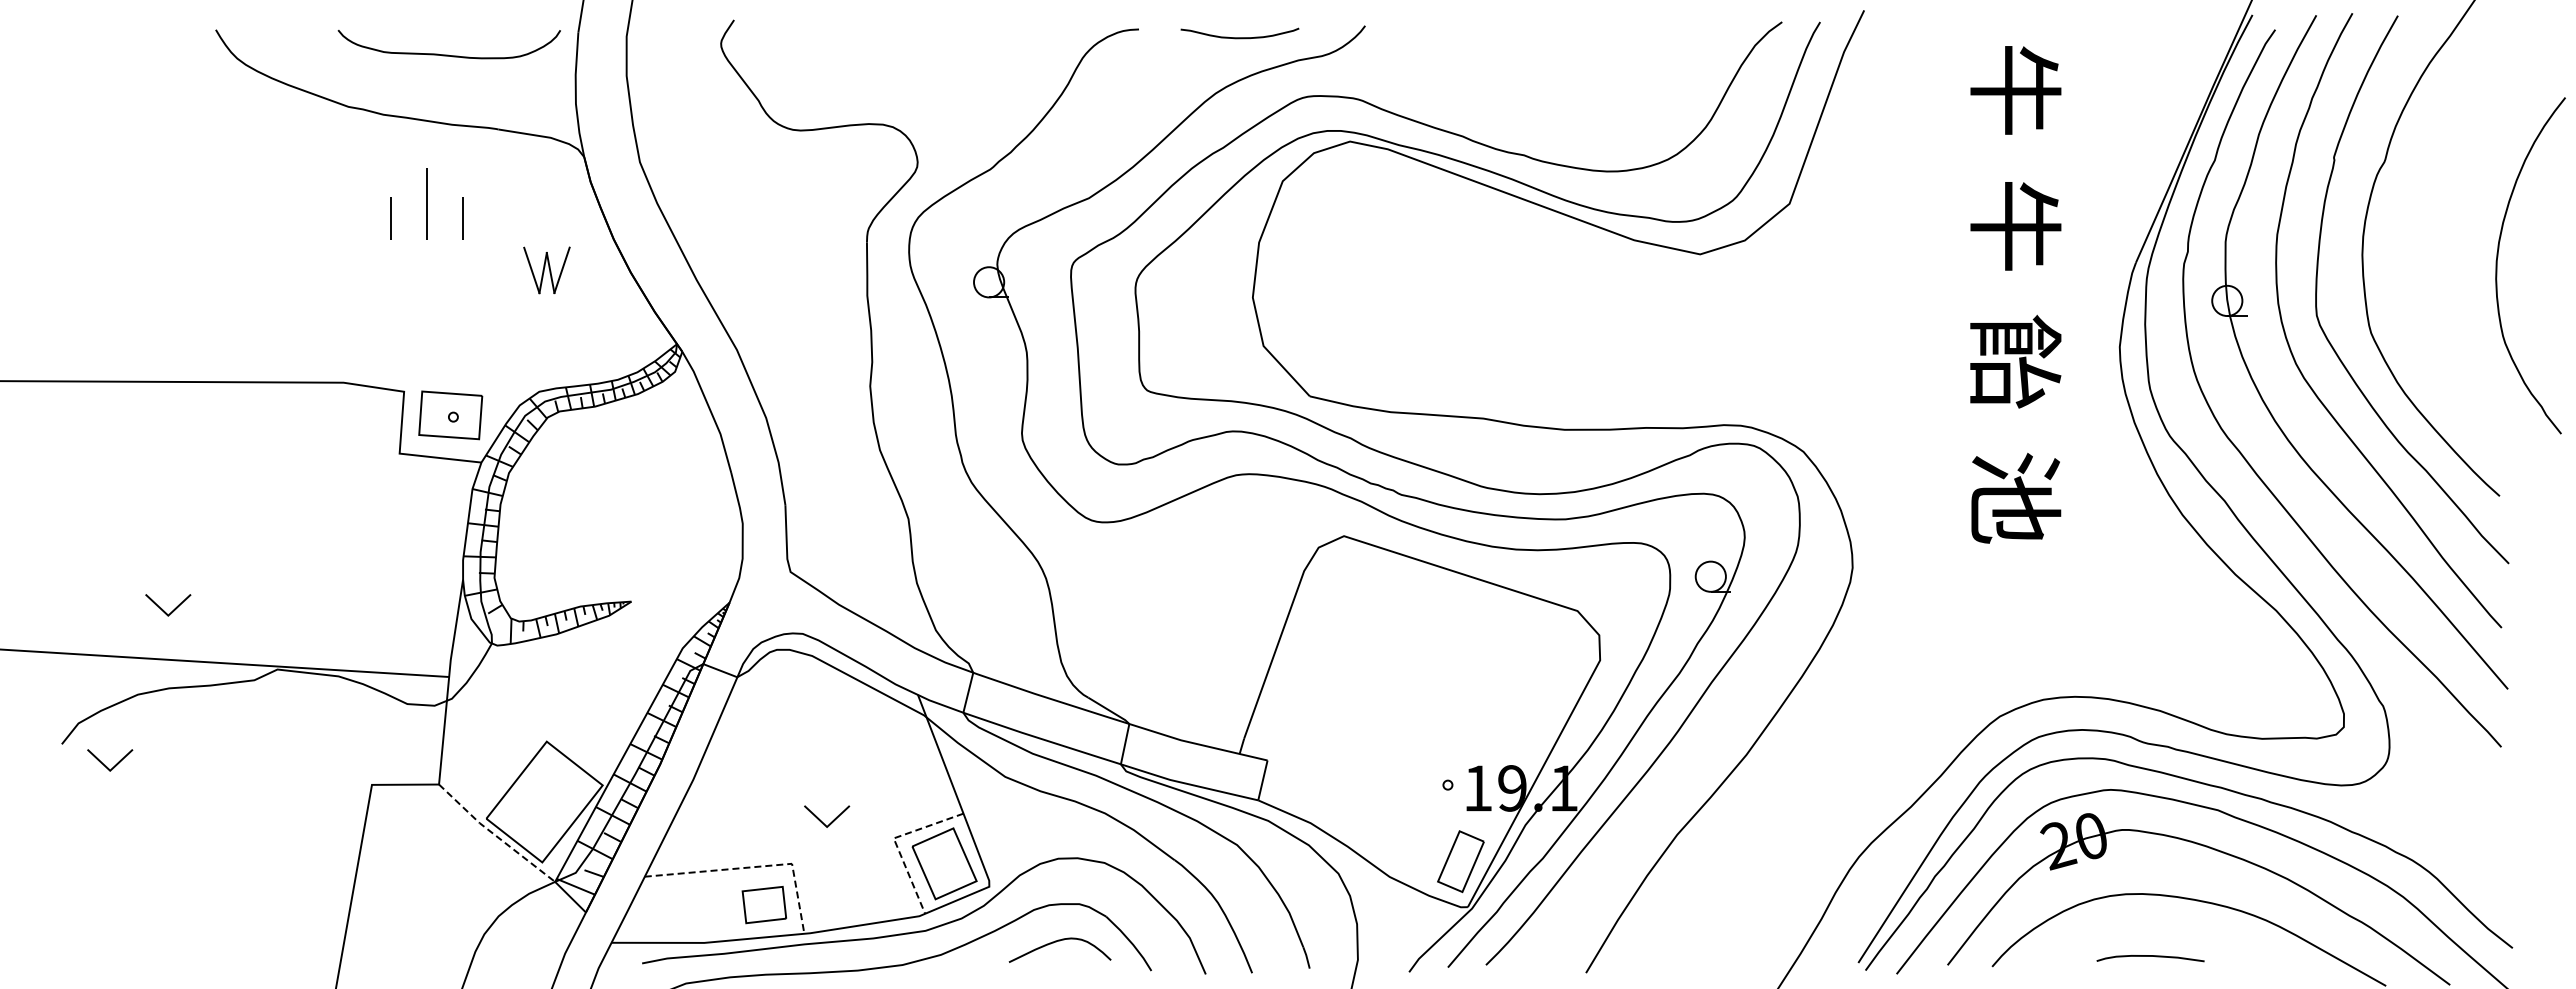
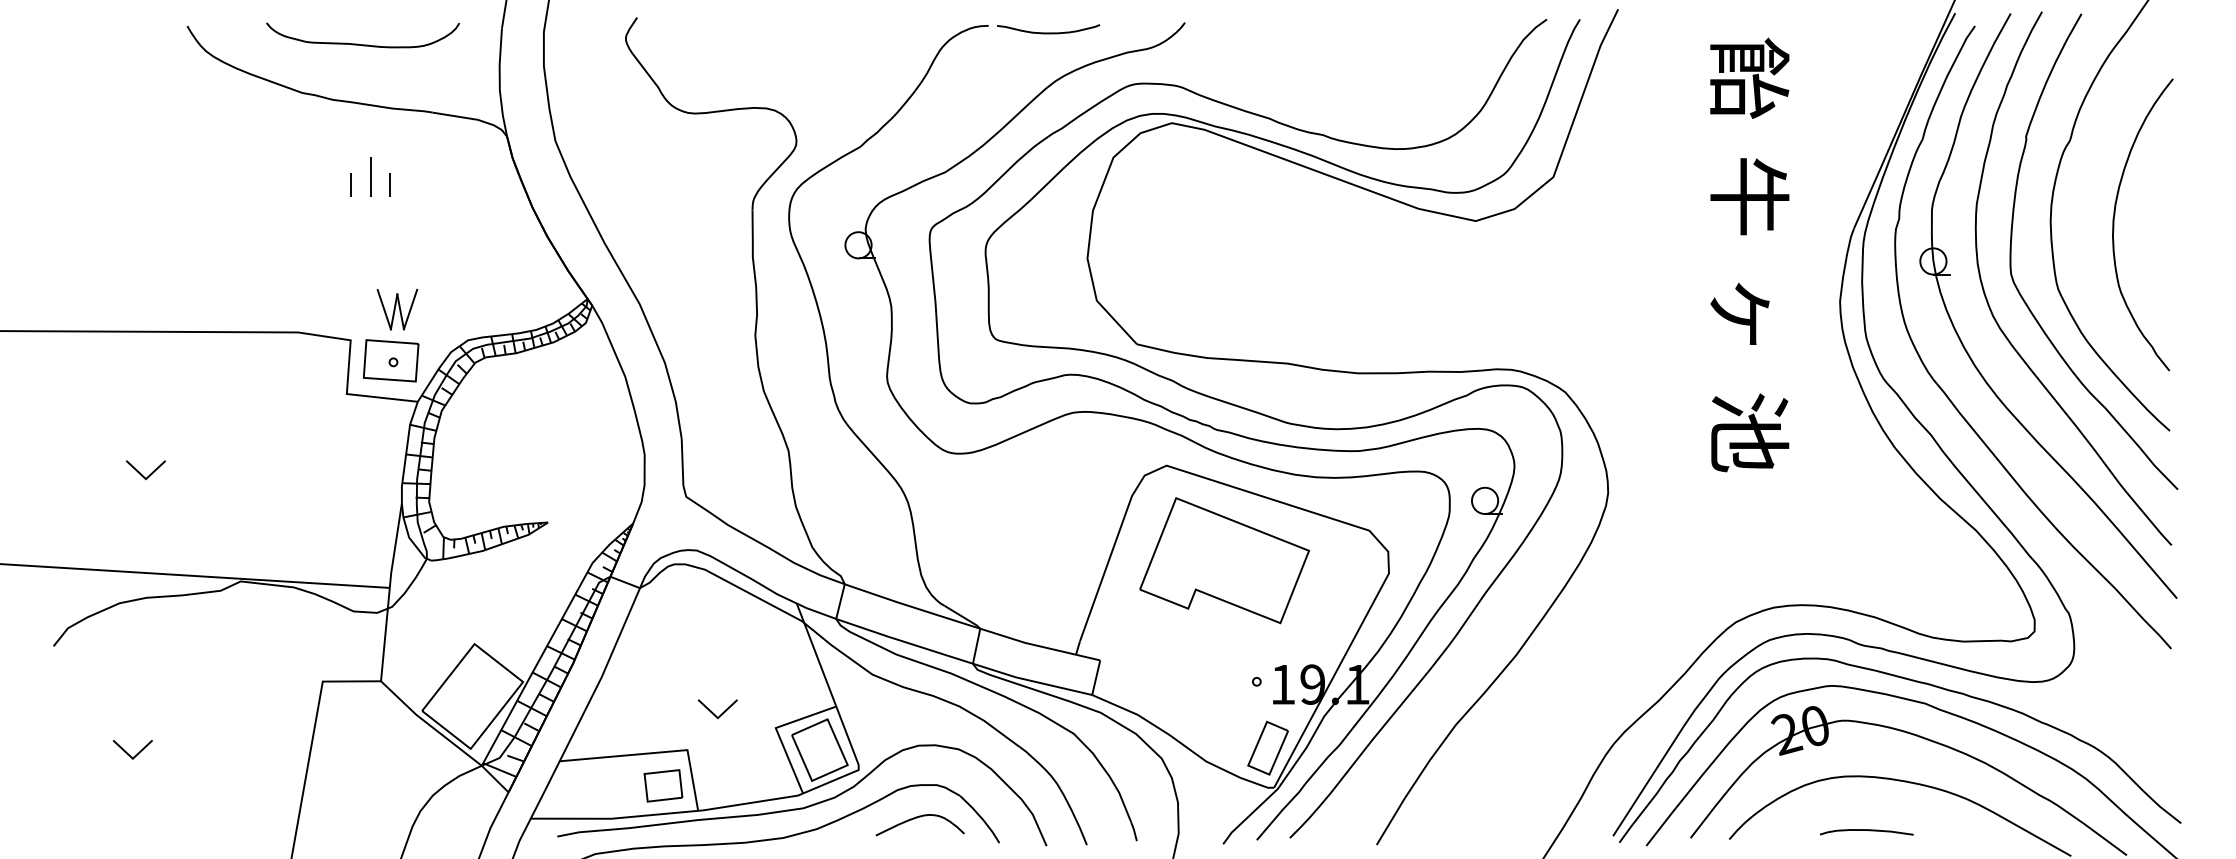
curve: (1239, 37) -> (1048, 32), moved
curve: (448, 54) -> (362, 44), moved
text: (2015, 89) -> (1749, 77), 牛 -> 飴
part: (426, 203) -> (370, 176), size x0.62
curve: (2498, 257) -> (2115, 217), moved
part: (546, 270) -> (397, 309), moved
text: (2015, 361) -> (1749, 314), 飴 -> ヶ
part: (163, 609) -> (141, 473), moved
part: (1410, 645) -> (1224, 560), added
part: (115, 764) -> (137, 753), moved
line: (494, 834) -> (429, 724), dashed -> solid
line: (895, 842) -> (777, 731), dashed -> solid
line: (755, 867) -> (655, 753), dashed -> solid

